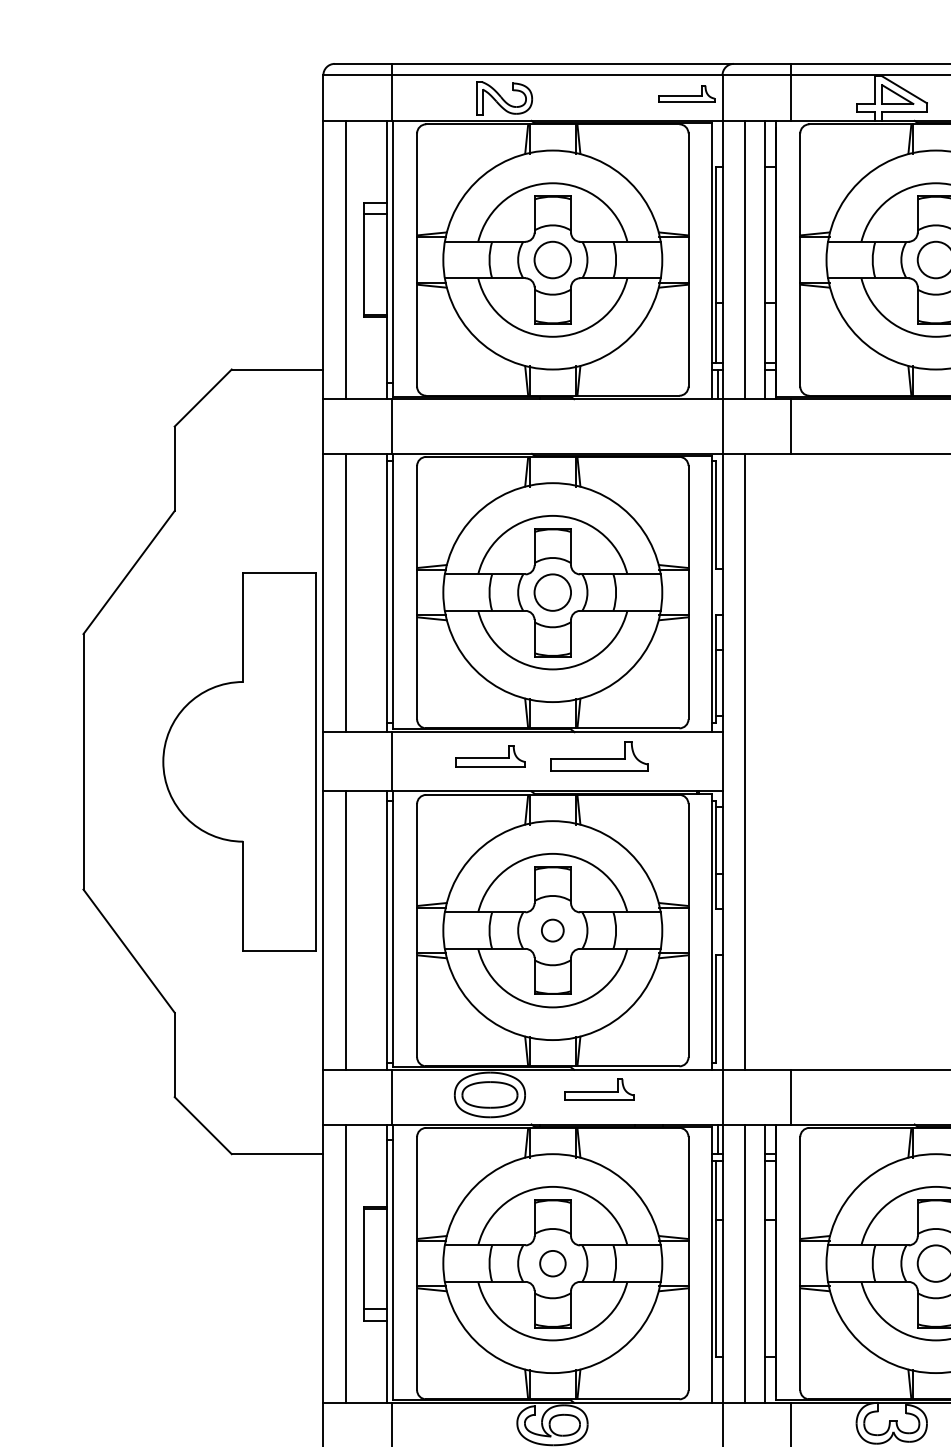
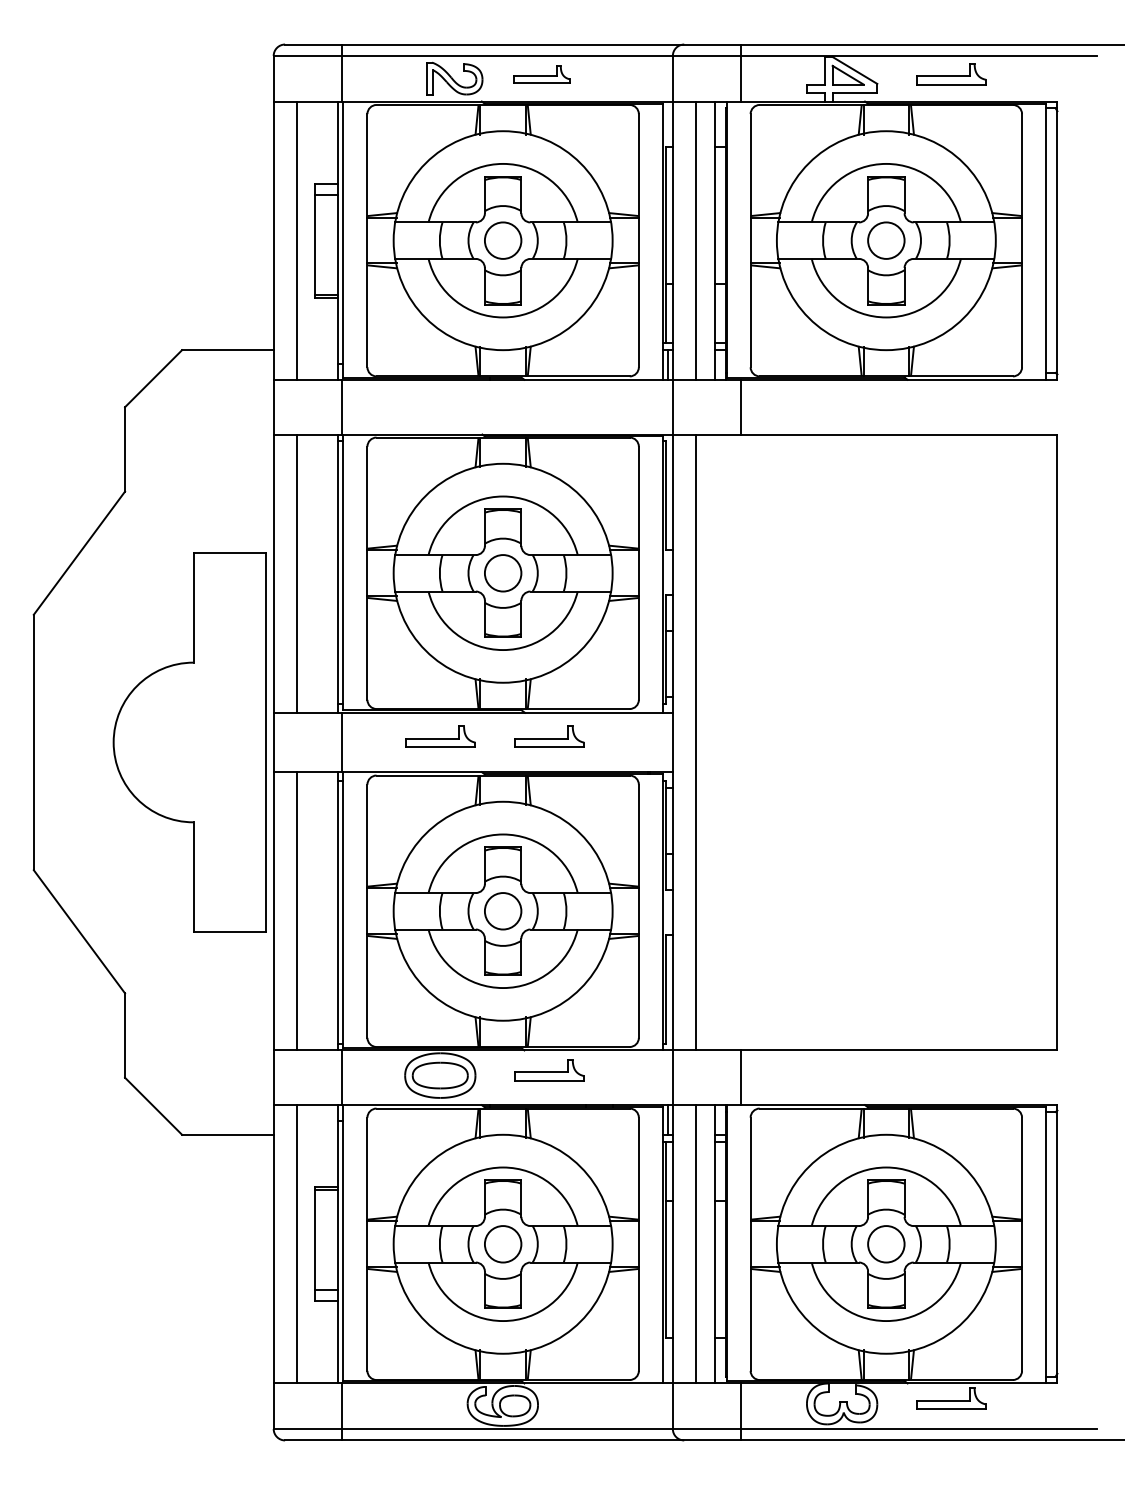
part: (686, 93) -> (541, 74), moved
part: (599, 755) -> (549, 736), size x0.71
circle: (552, 930) -> (502, 911), size x1.67
circle: (553, 1263) -> (503, 1244), size x1.43

